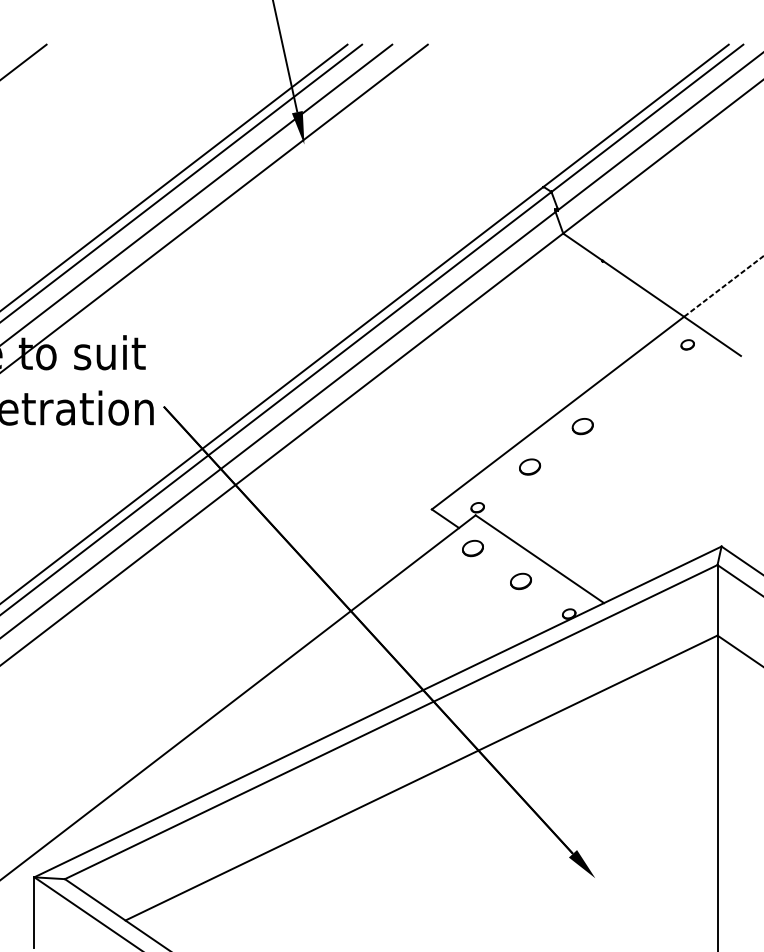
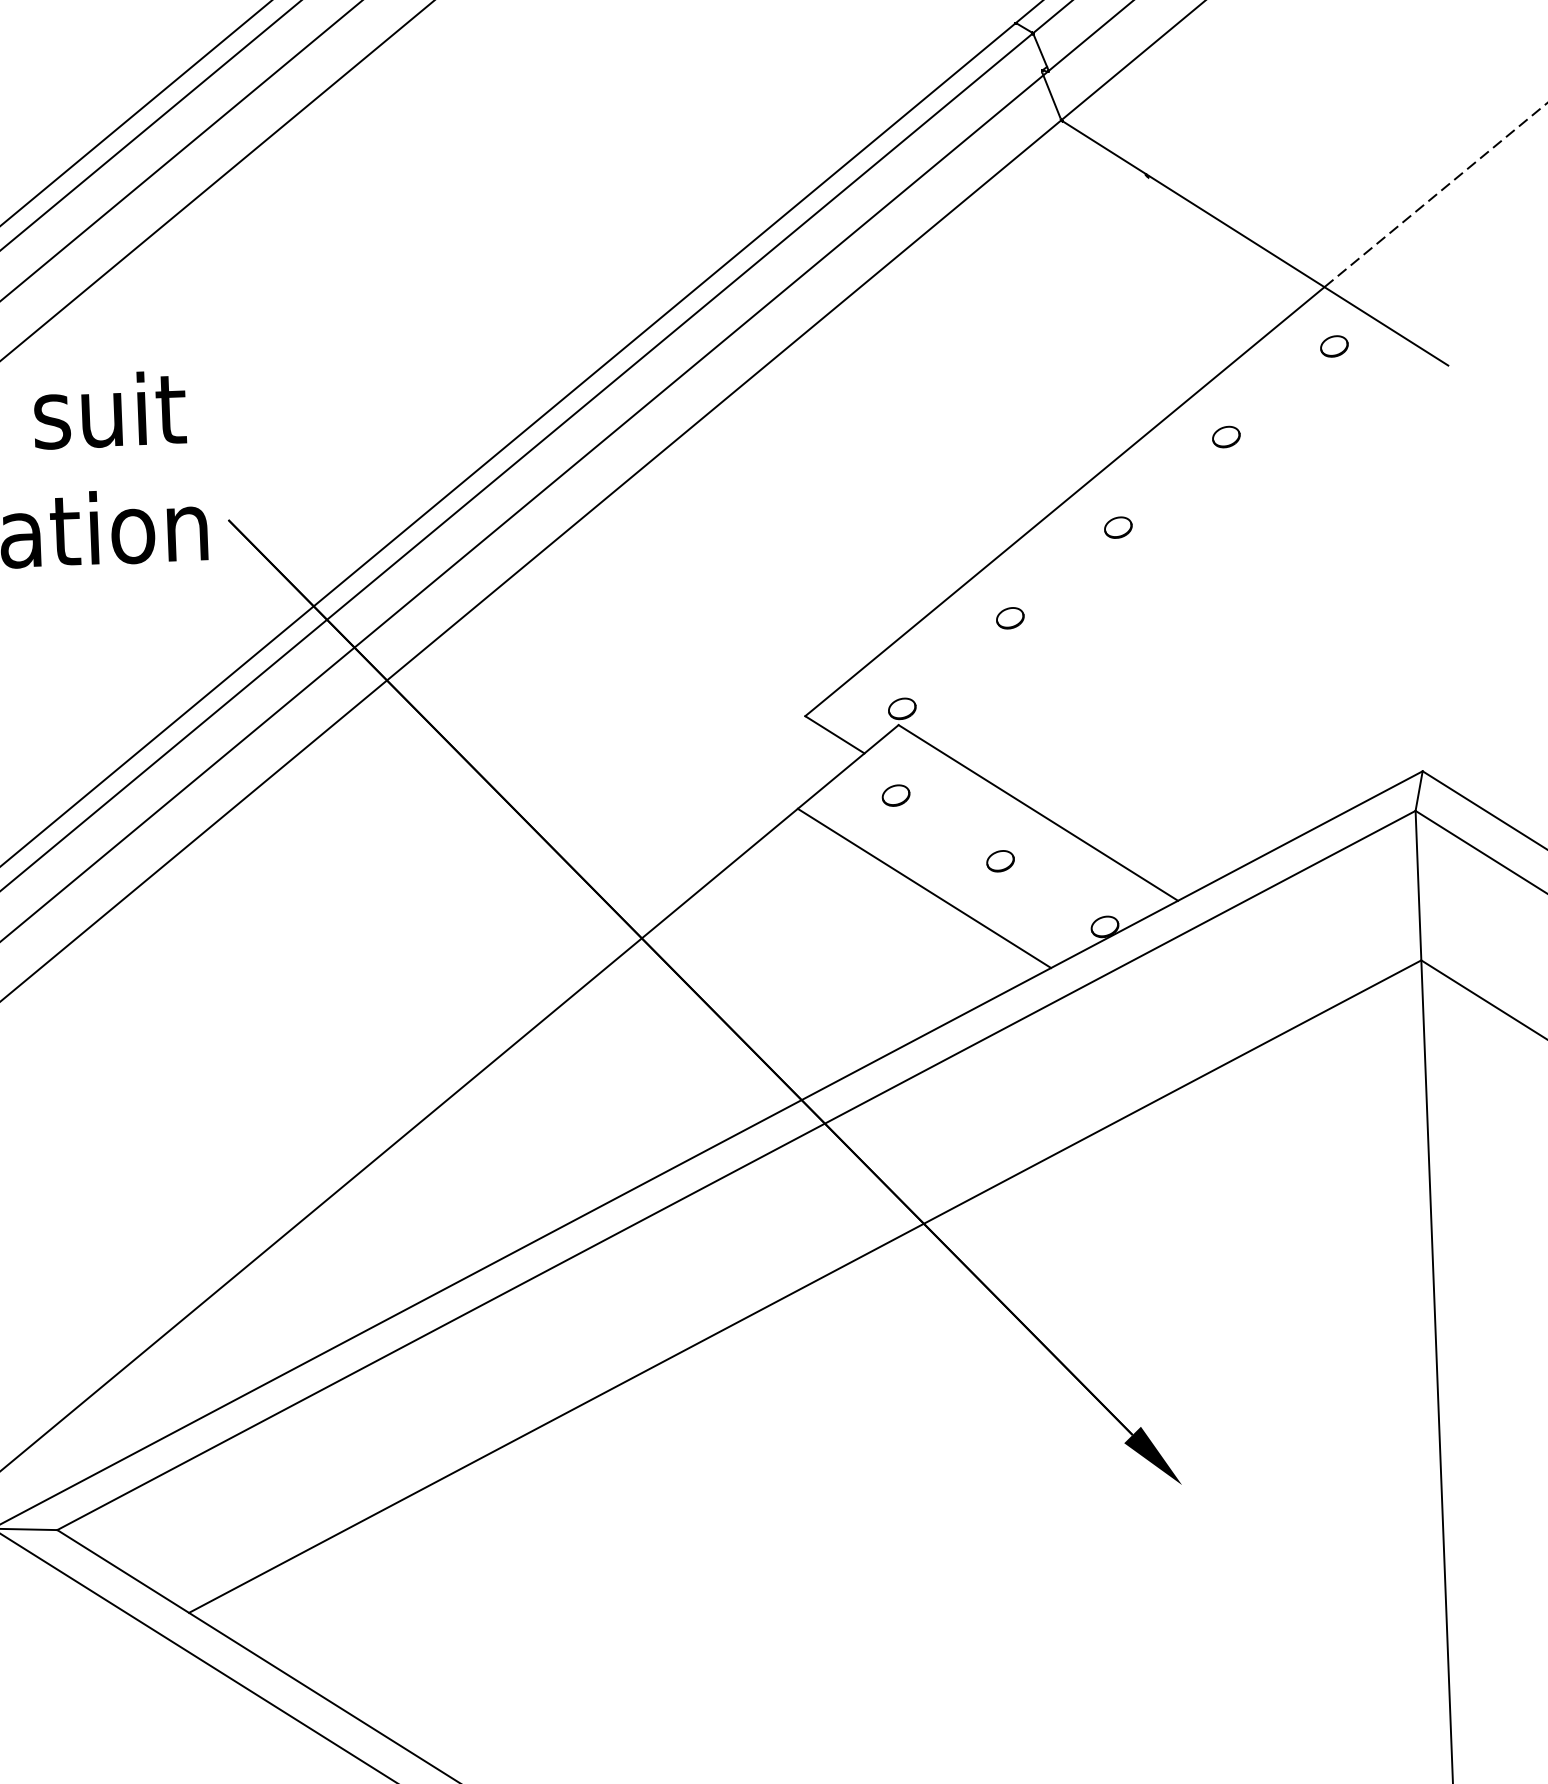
part: (635, 385) -> (1227, 436), added
part: (582, 425) -> (1117, 525), size x0.62
part: (530, 466) -> (1010, 617), size x0.62
part: (473, 548) -> (896, 795), size x0.62
part: (521, 580) -> (1001, 859), size x0.62
line: (484, 592) -> (923, 888), added

